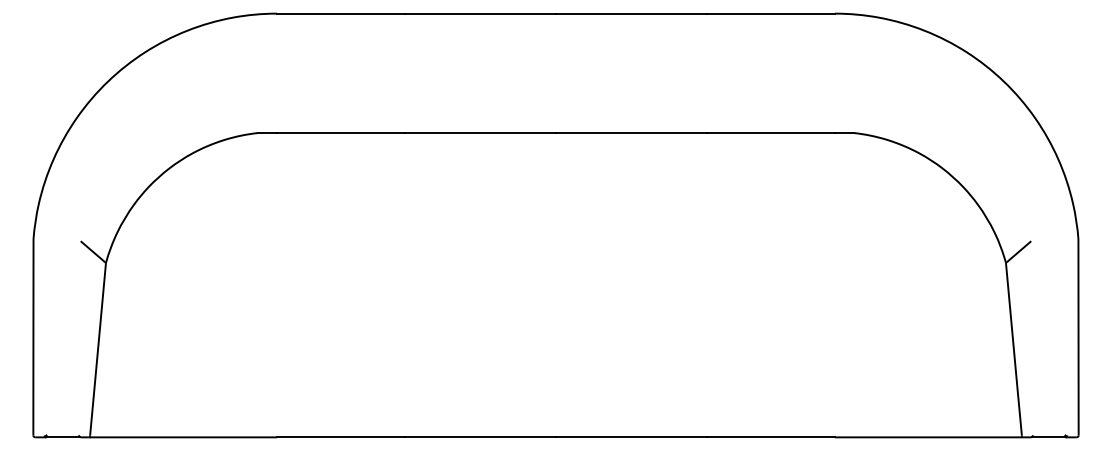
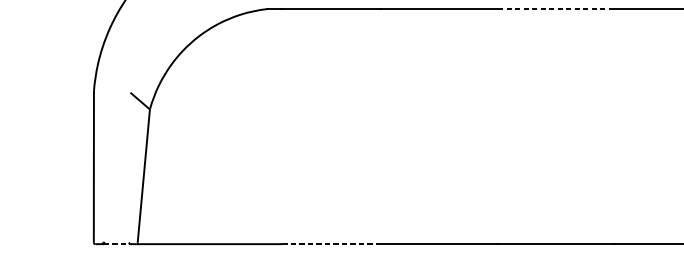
line: (630, 133) -> (555, 9), solid -> dashed
line: (63, 437) -> (117, 244), solid -> dashed
line: (341, 437) -> (331, 244), solid -> dashed

